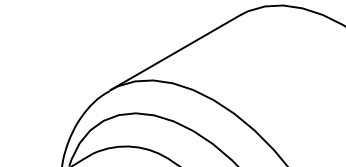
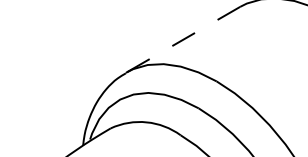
line: (175, 52) -> (183, 39), solid -> dashed

